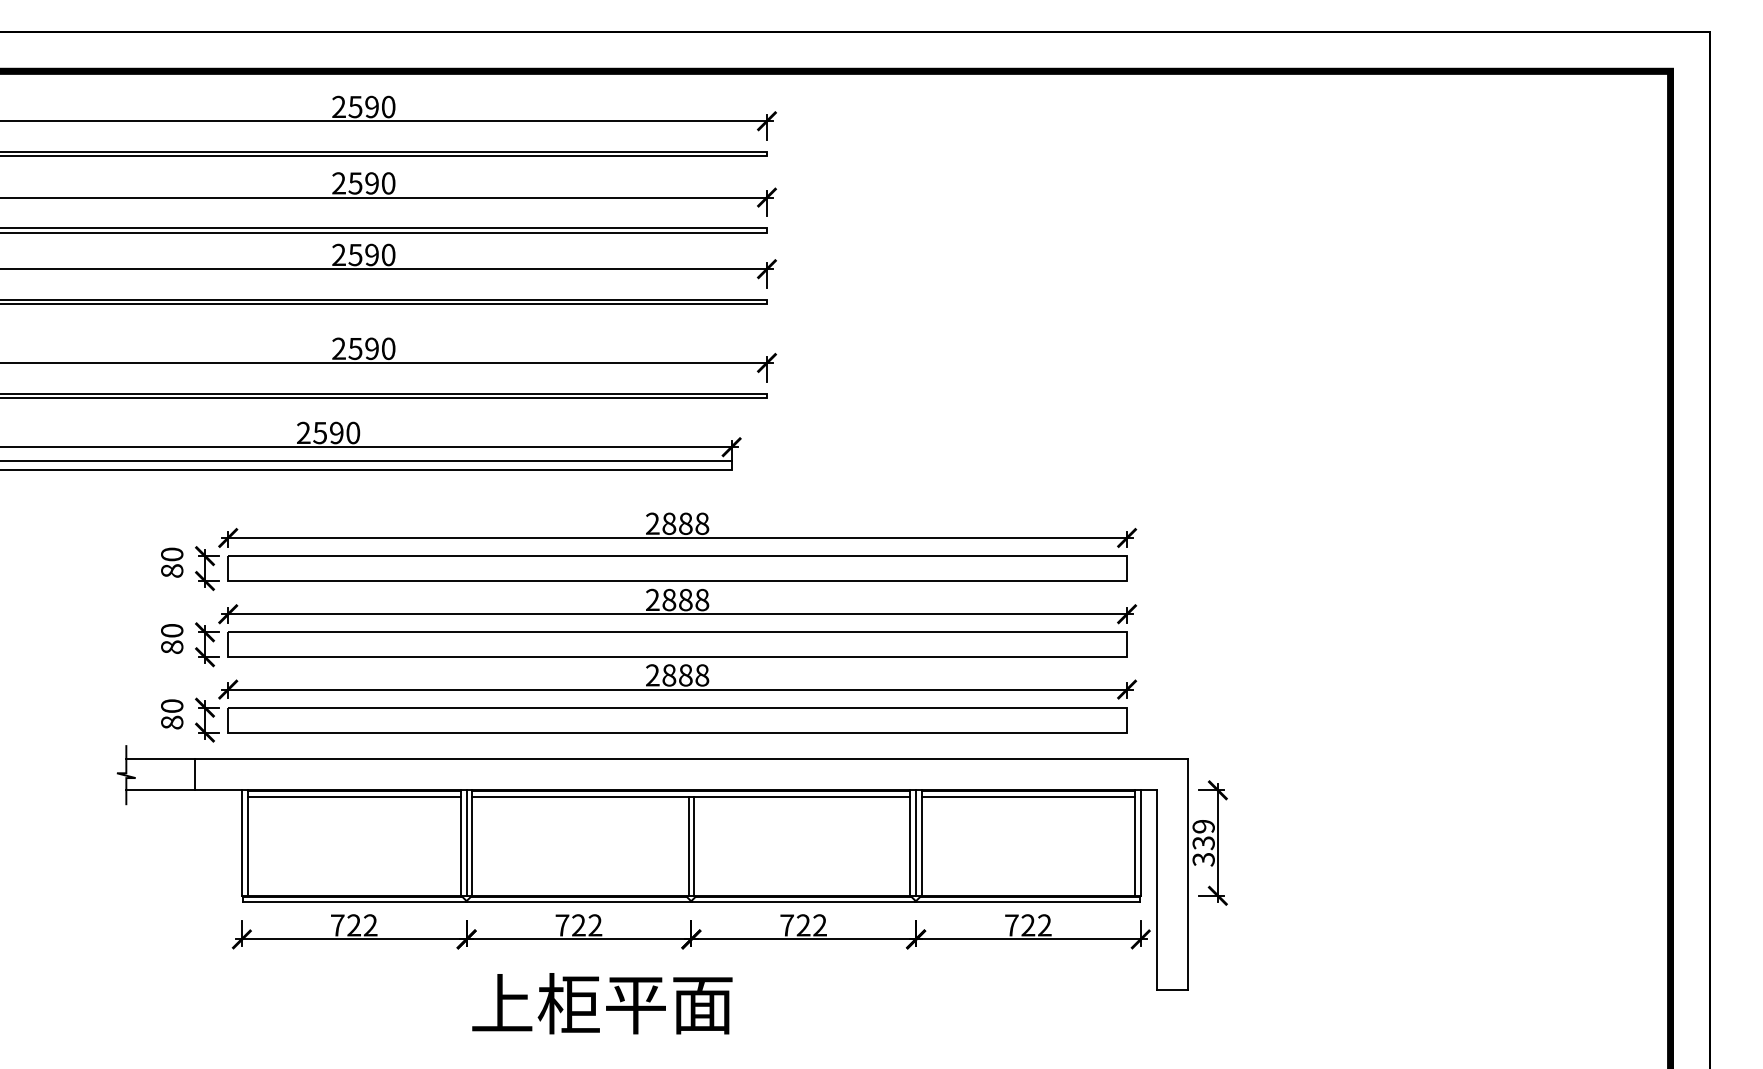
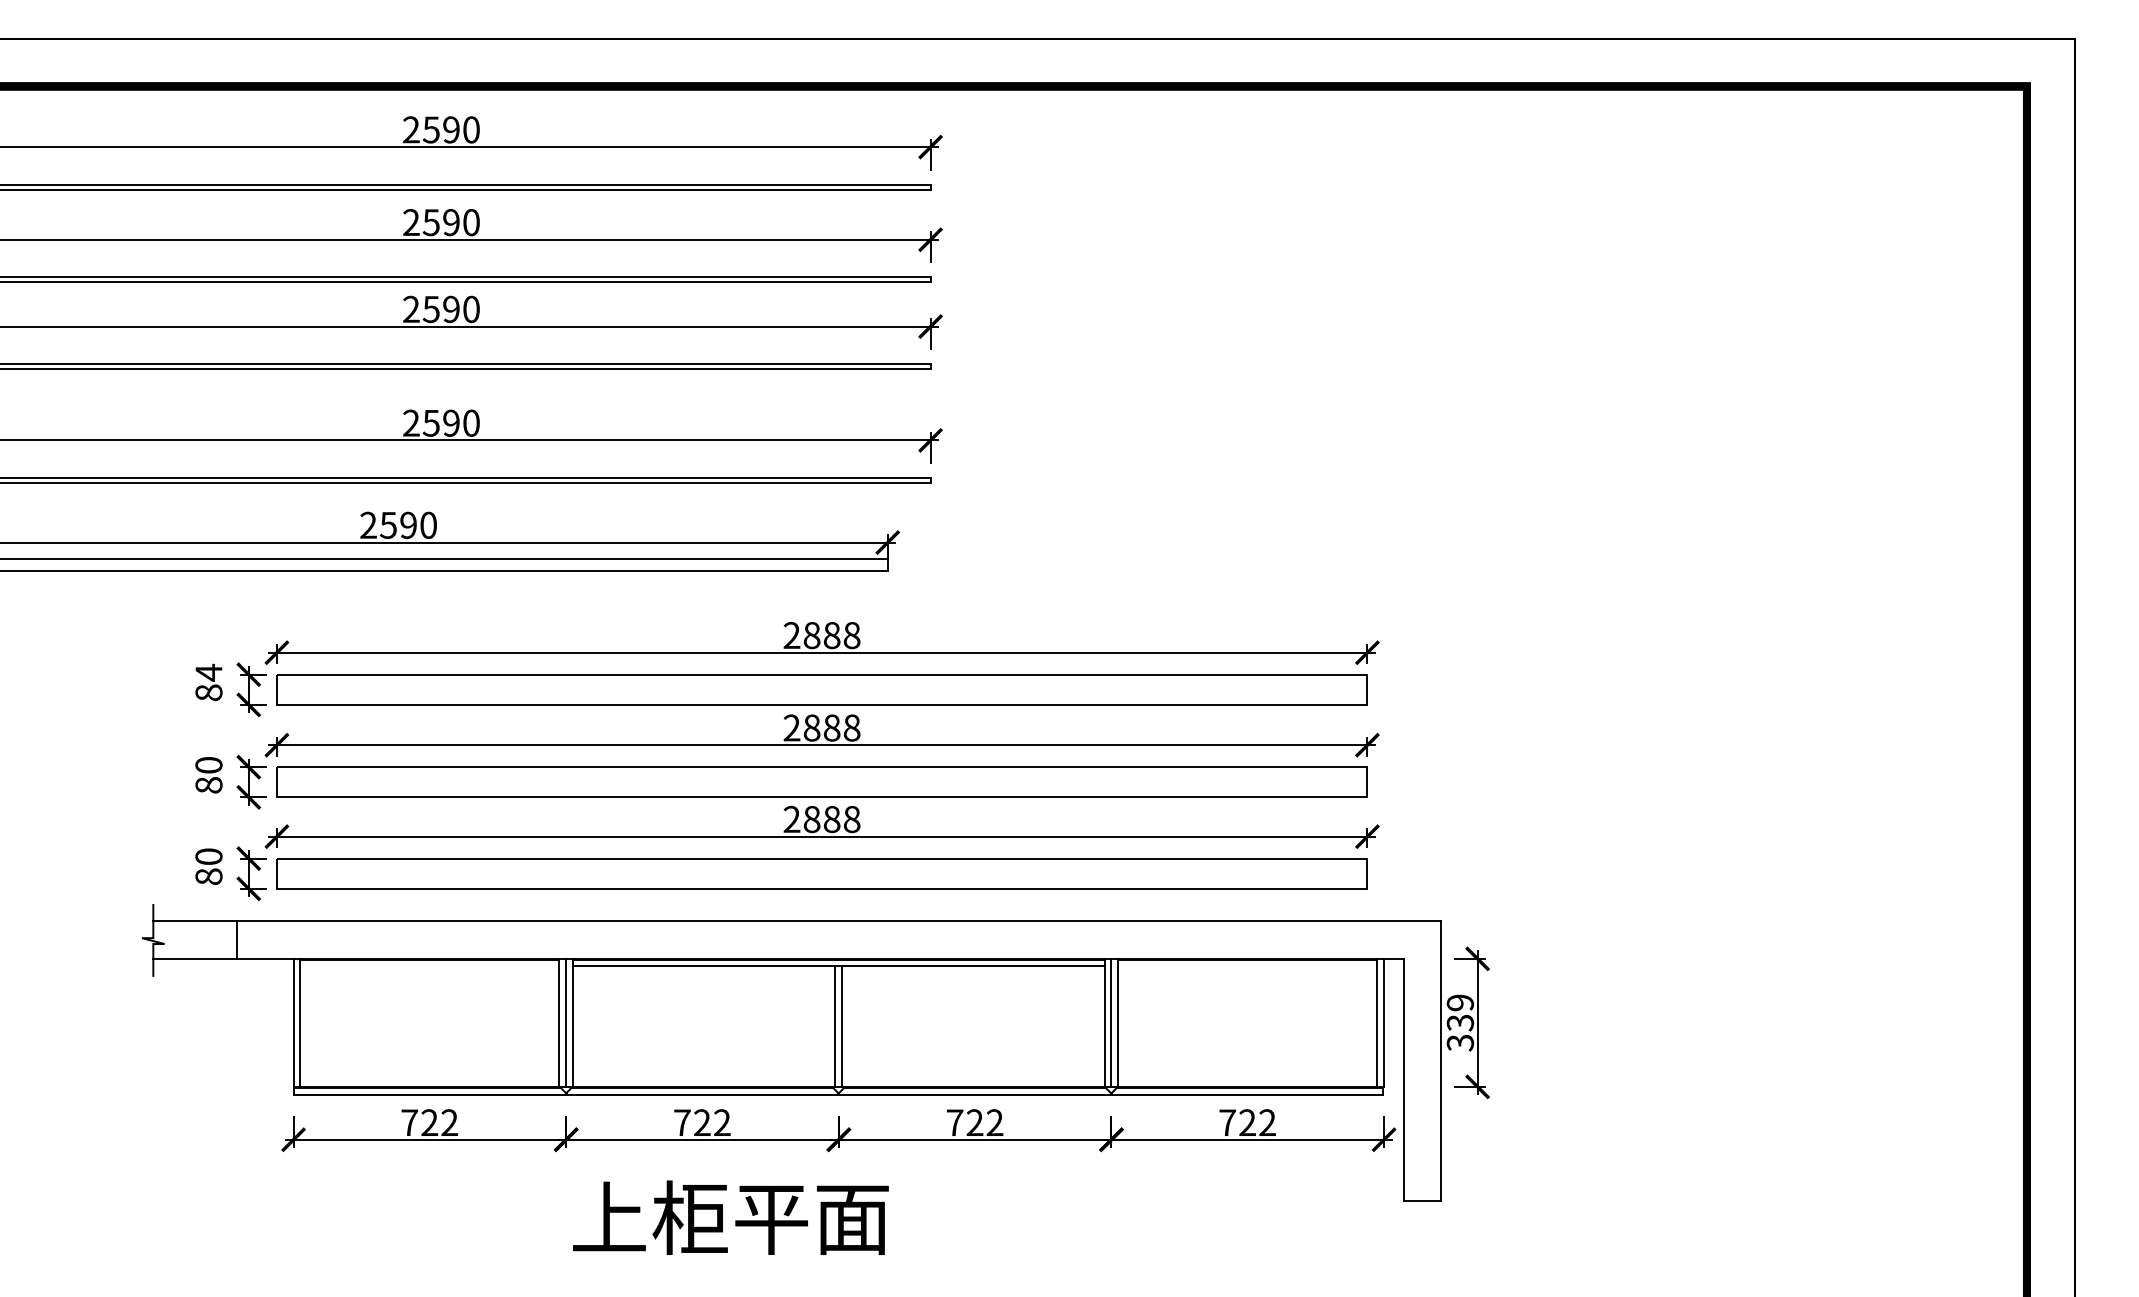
text: (172, 554) -> (209, 672), 80 -> 84
line: (354, 796) -> (430, 966), removed
line: (1028, 796) -> (1247, 966), removed

